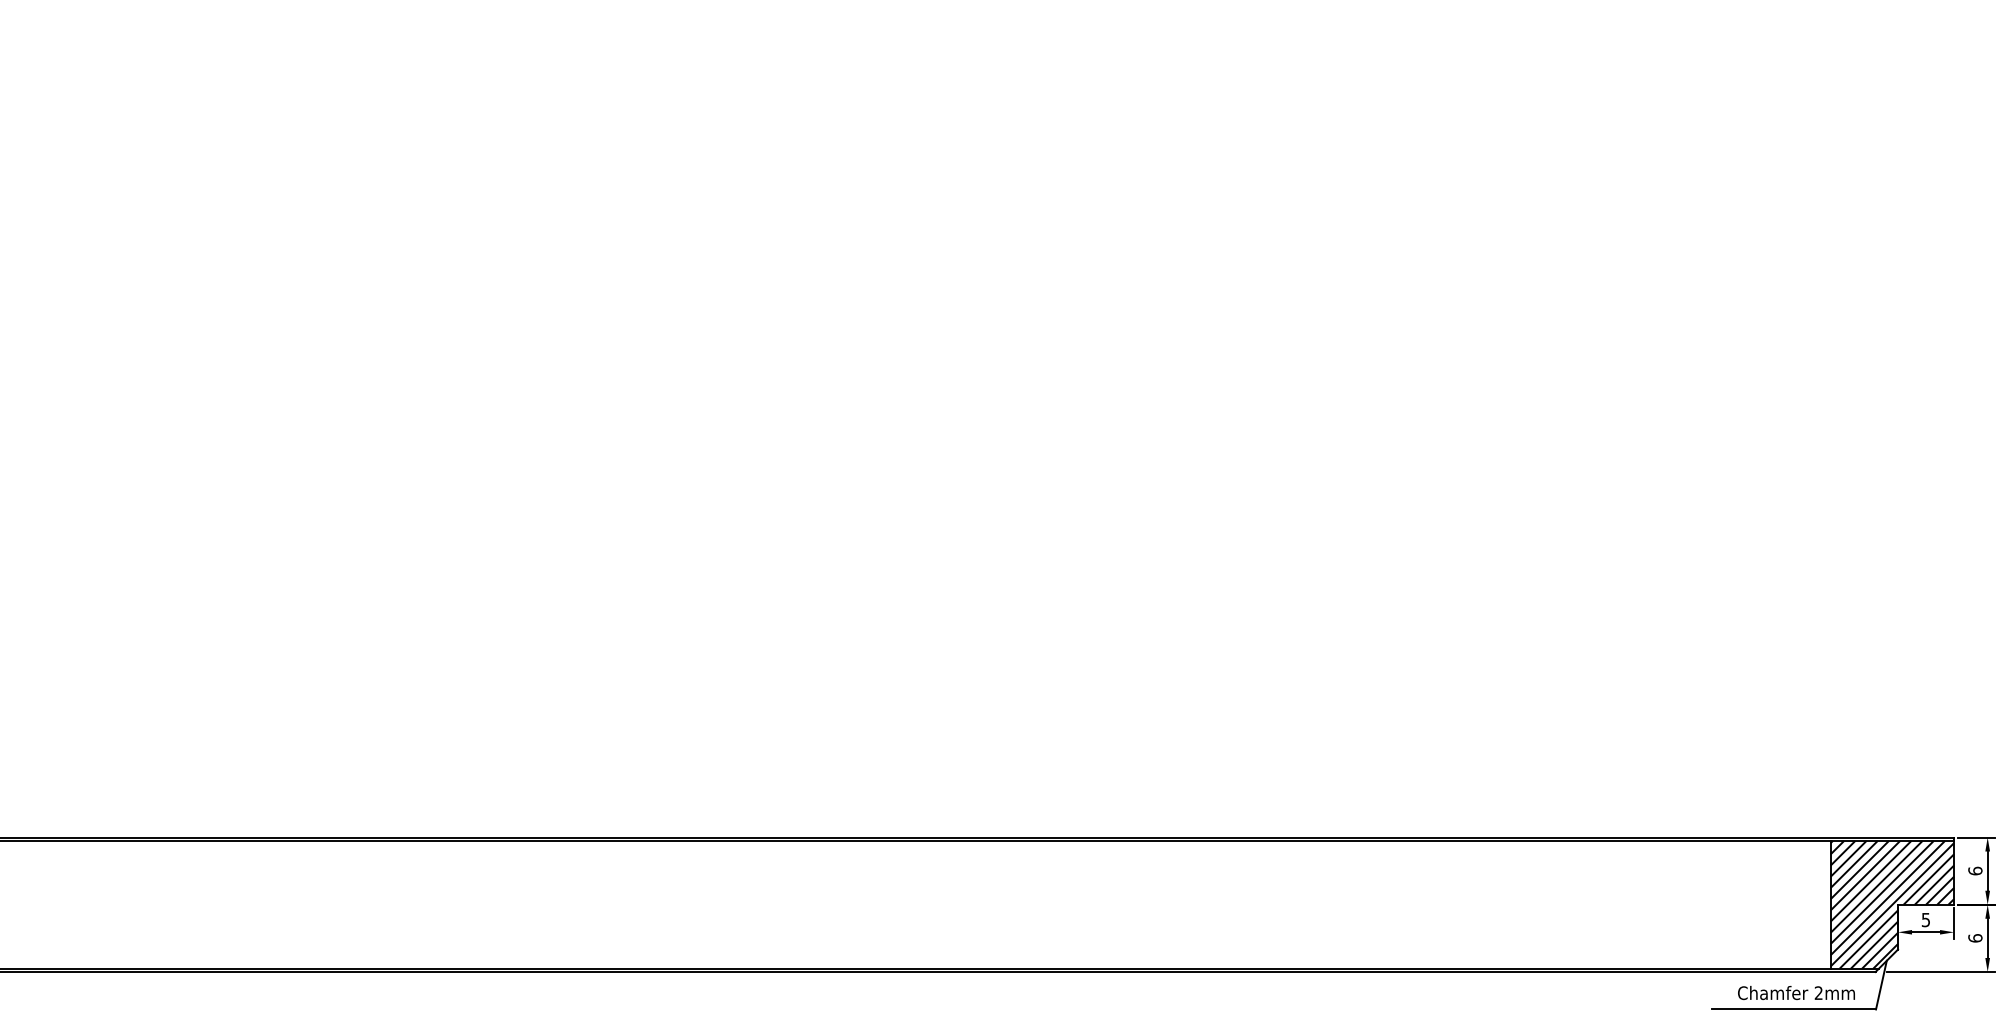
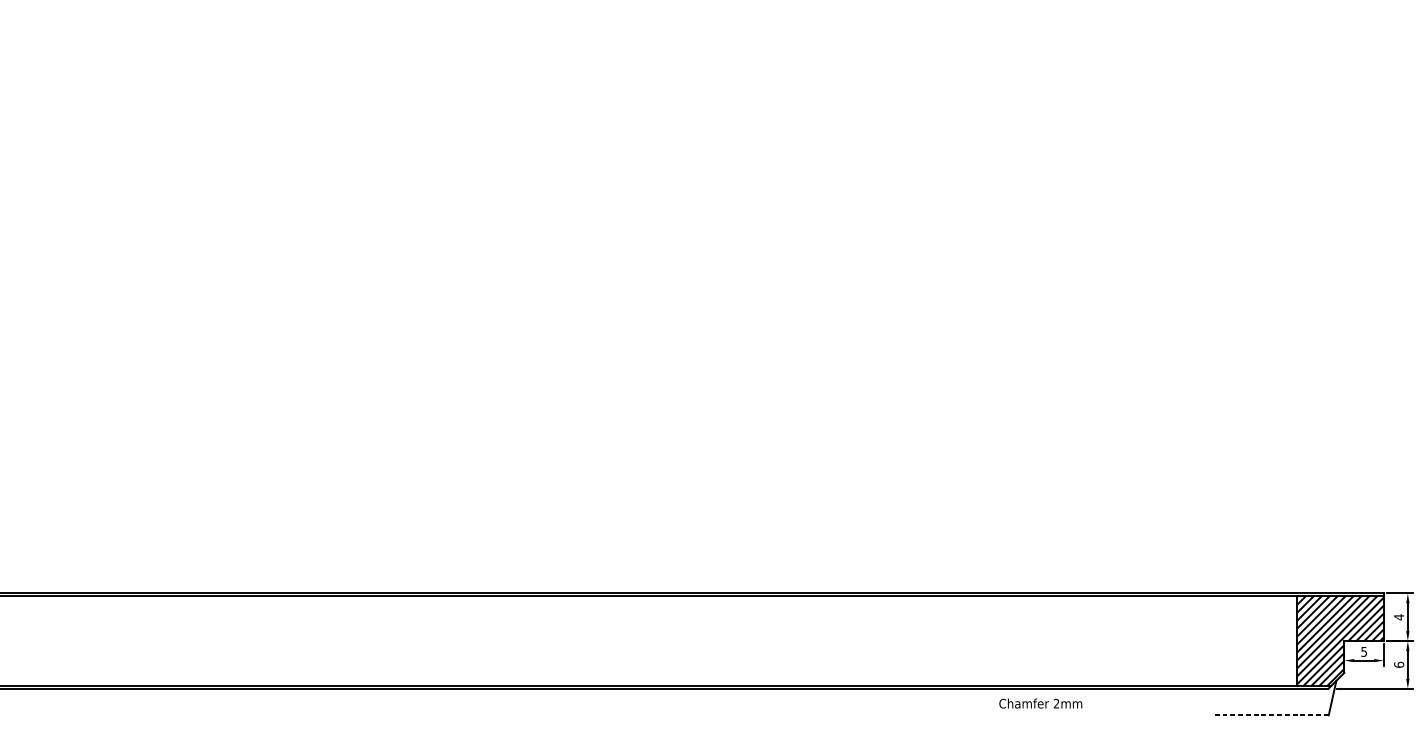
text: (1975, 870) -> (1399, 616), 6 -> 4
text: (1796, 993) -> (1040, 703), moved
line: (1794, 1009) -> (1271, 715), solid -> dashed

